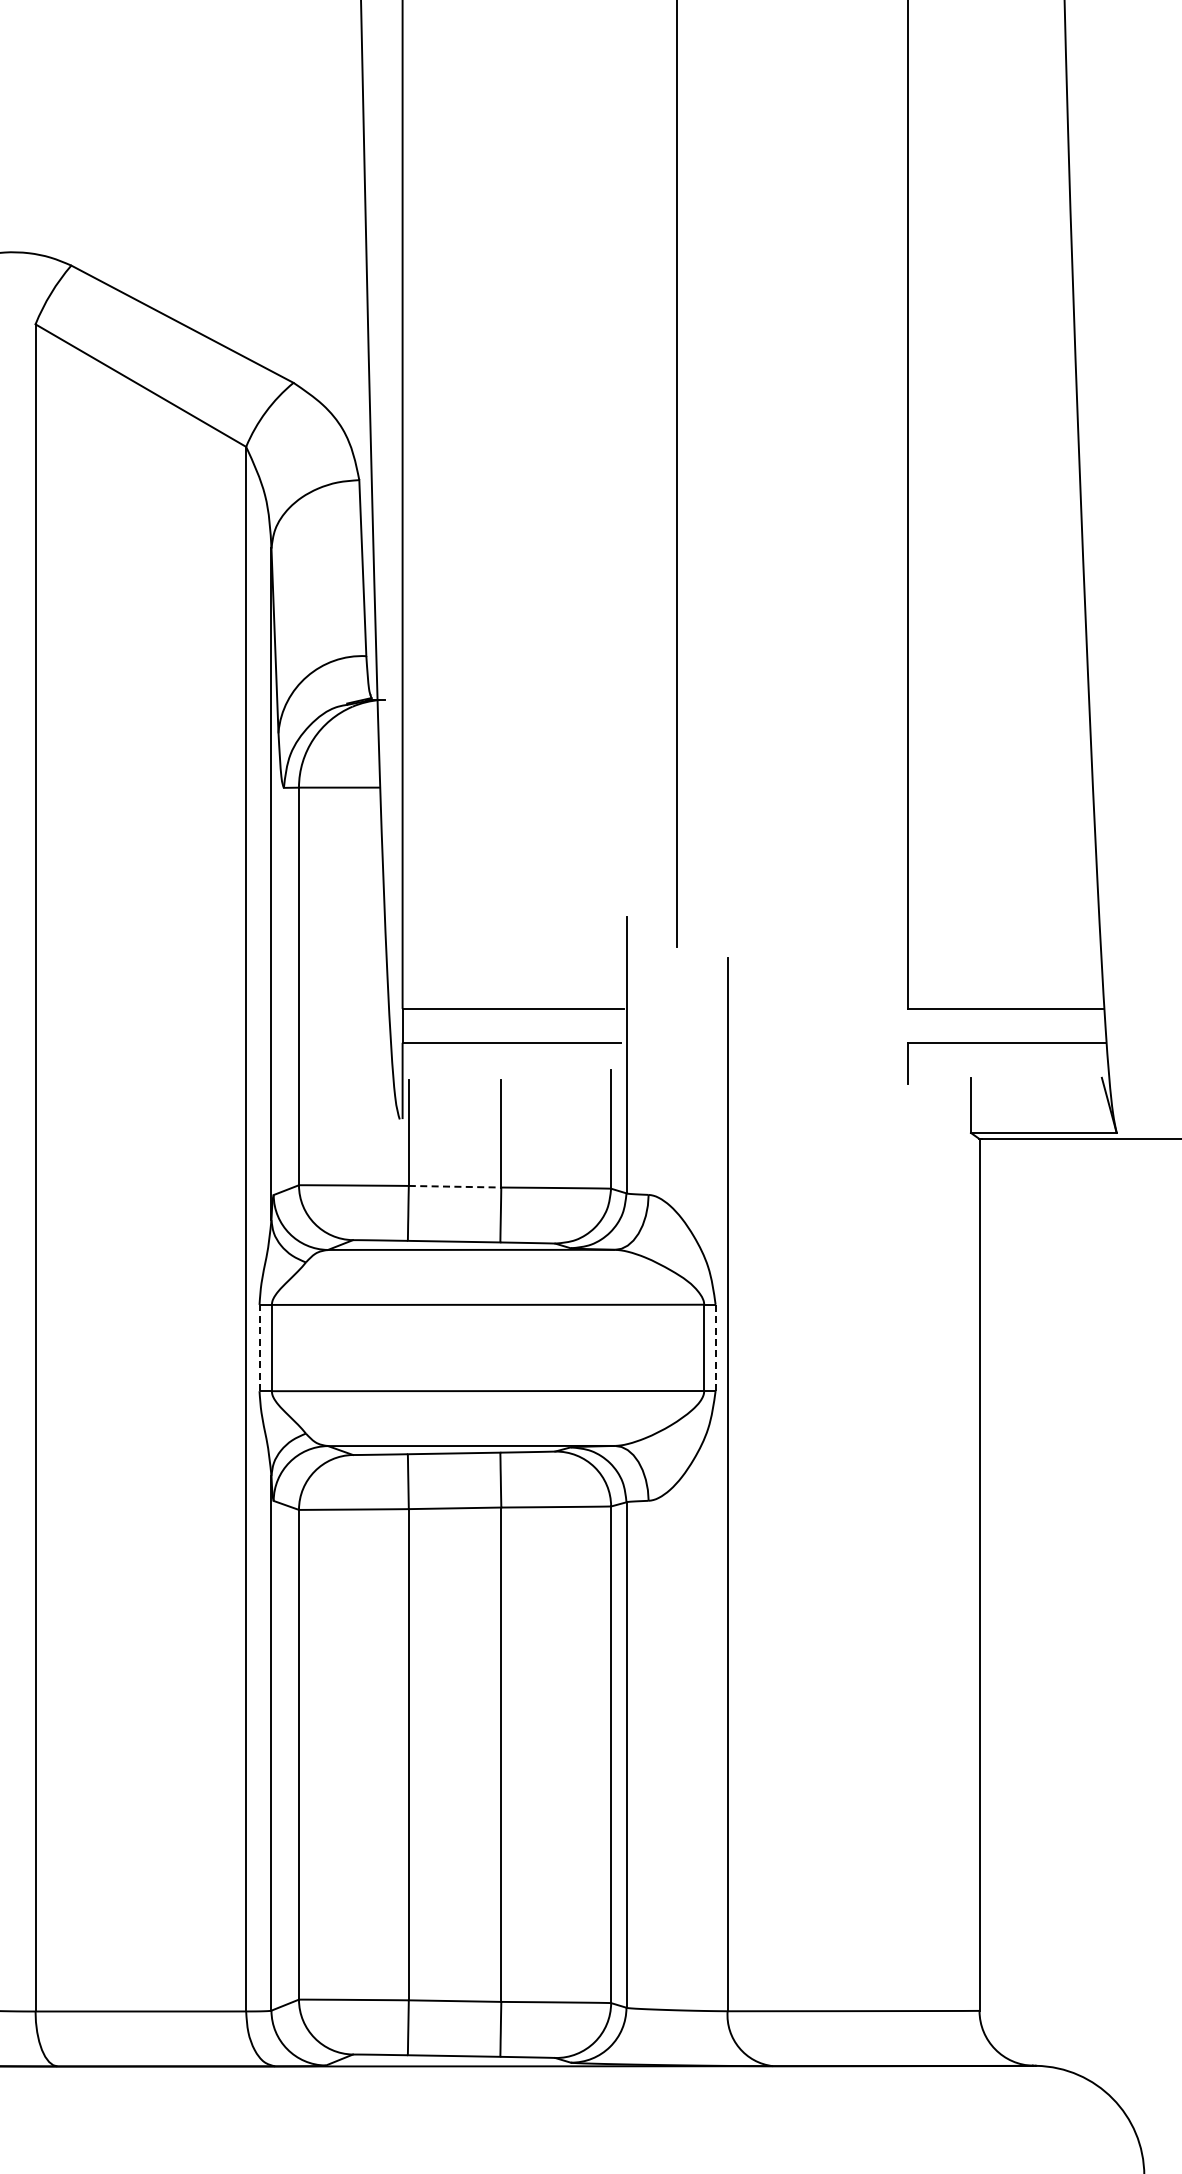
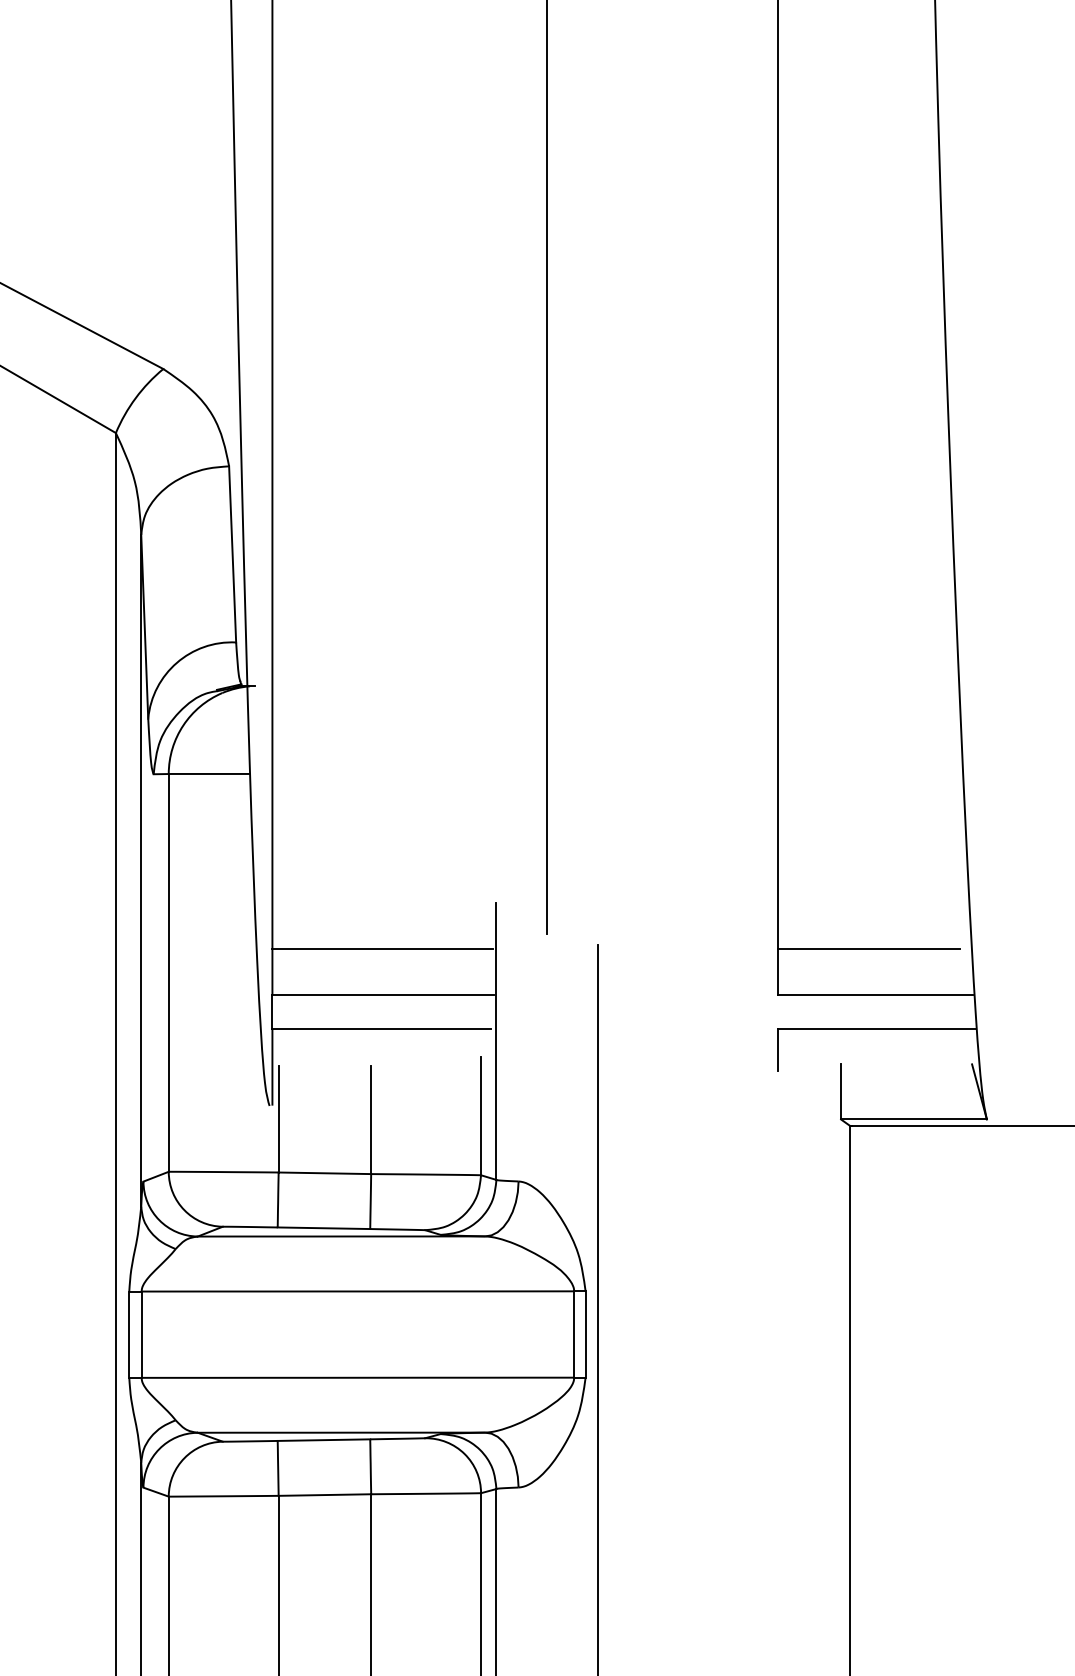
line: (512, 962) -> (382, 948), added
line: (998, 962) -> (868, 948), added
line: (455, 1186) -> (325, 1173), dashed -> solid
line: (259, 1347) -> (129, 1334), dashed -> solid
line: (715, 1348) -> (585, 1335), dashed -> solid

